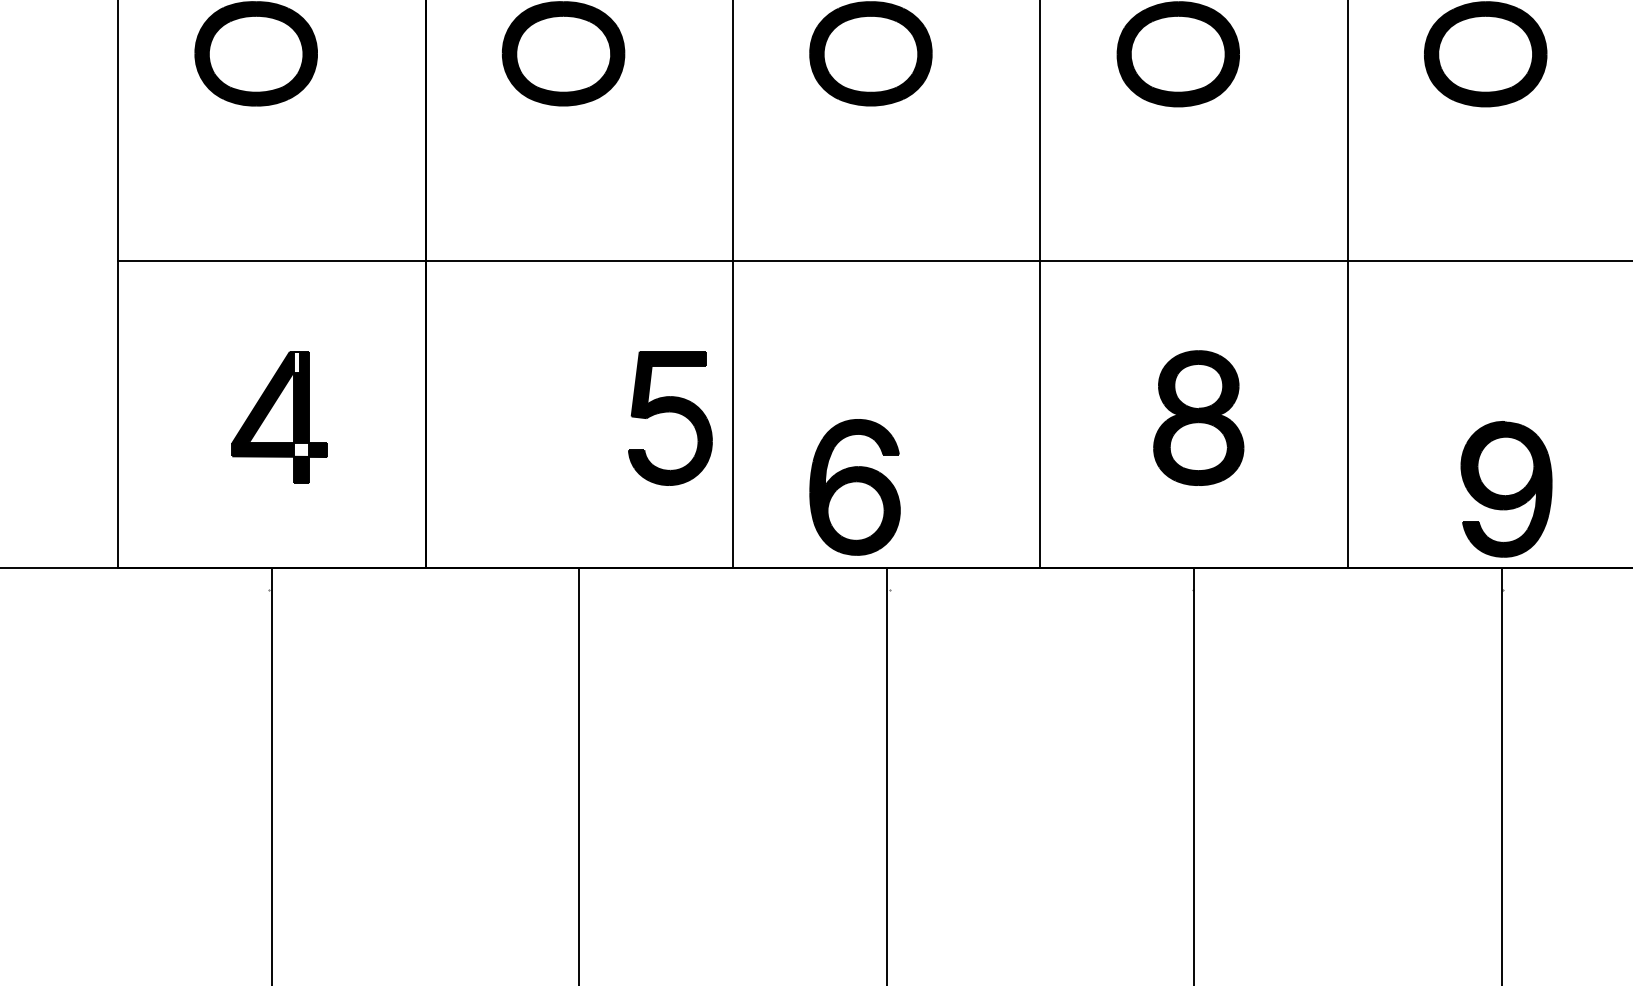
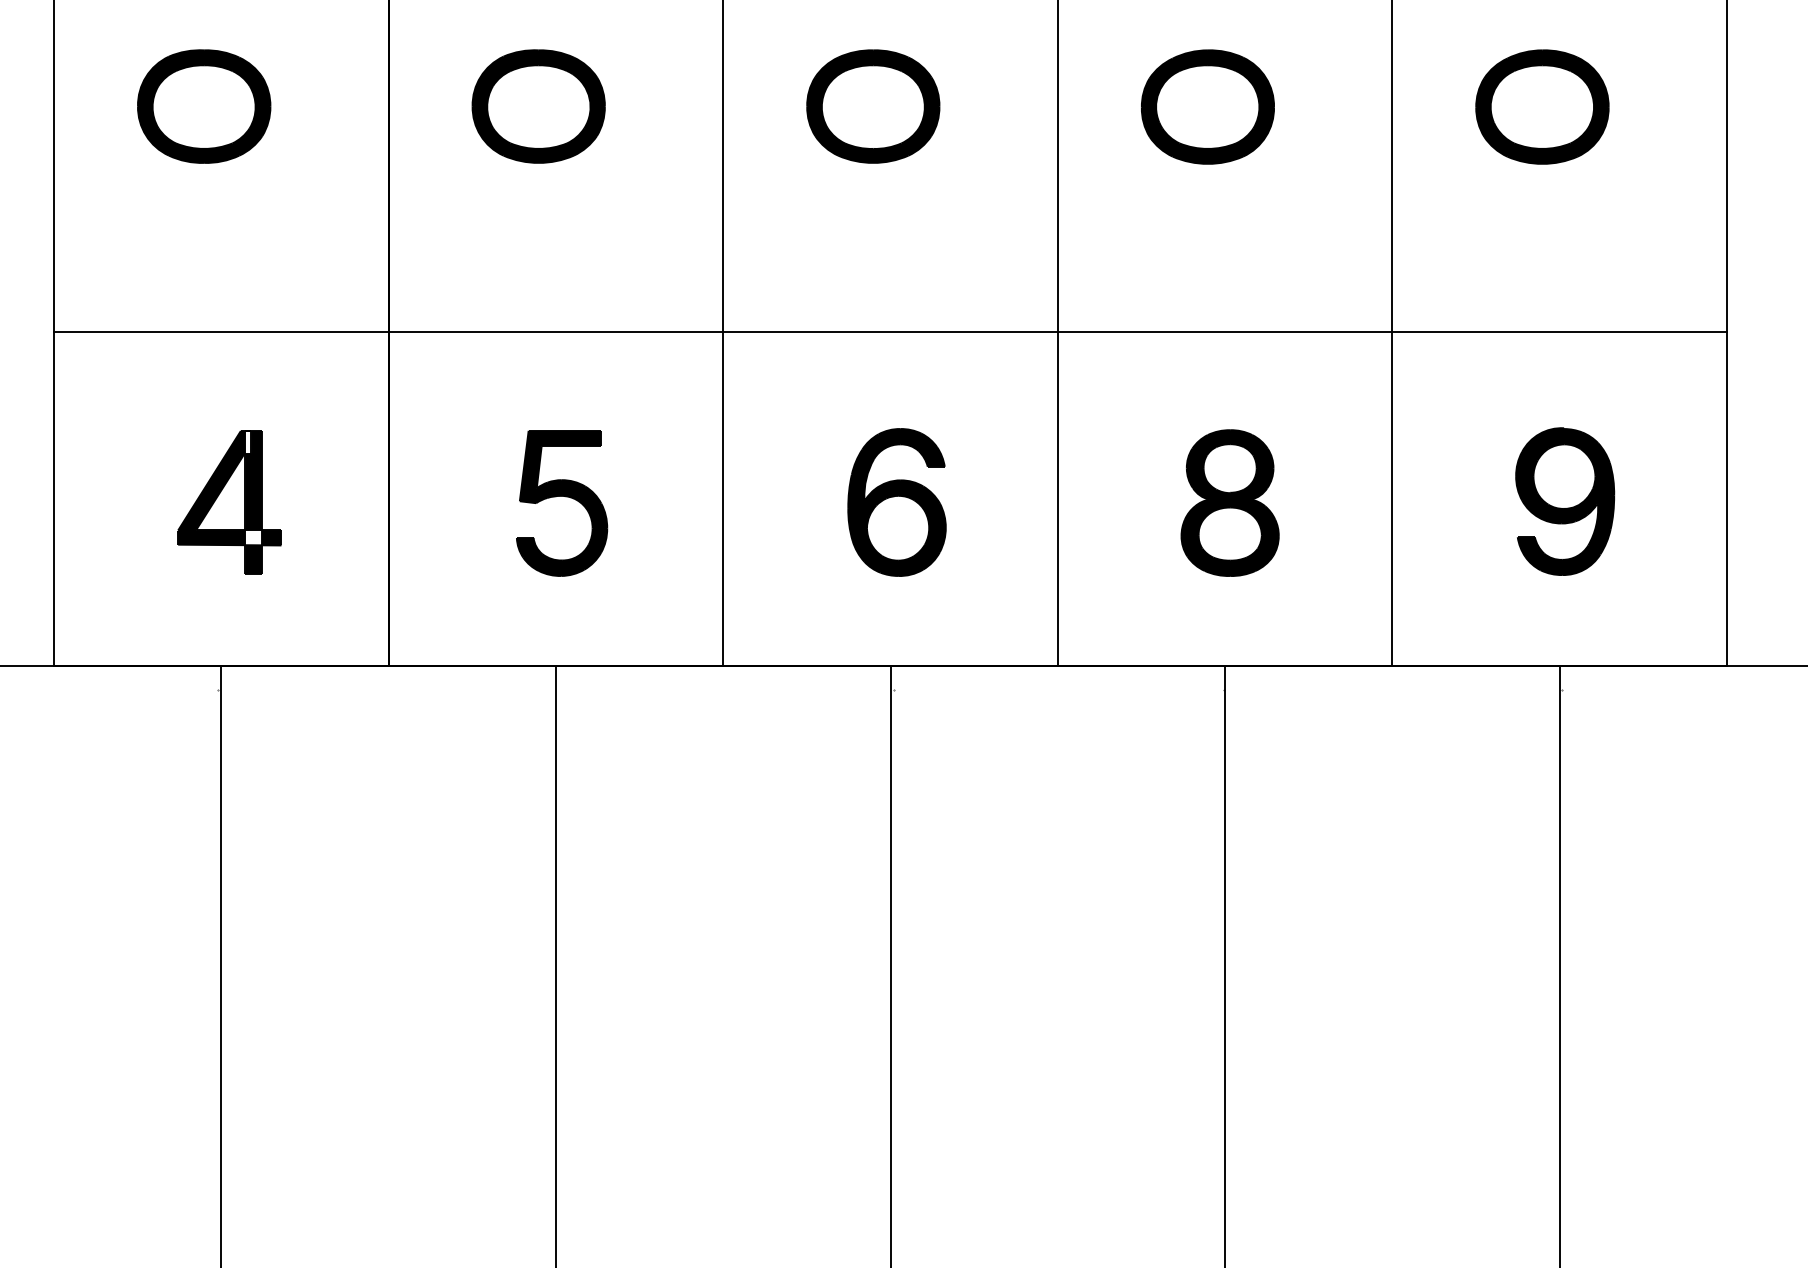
part: (673, 412) -> (565, 497), moved
part: (854, 487) -> (896, 502), moved
part: (1506, 489) -> (1565, 501), moved

